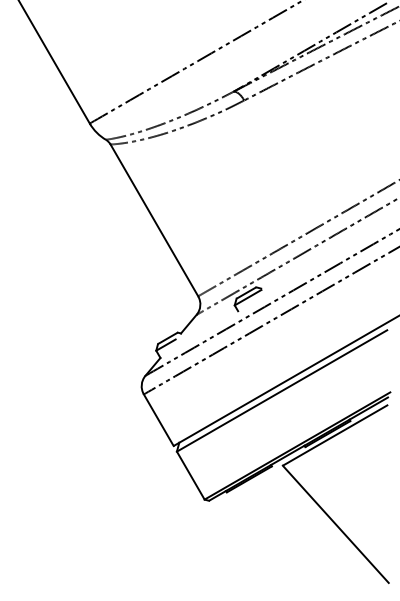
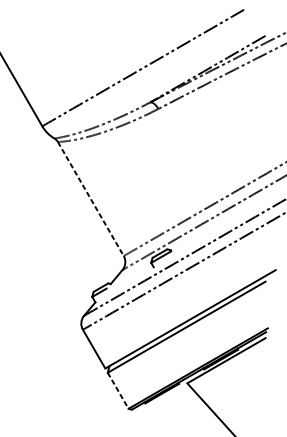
line: (154, 220) -> (90, 199), solid -> dashed
line: (190, 475) -> (117, 390), solid -> dashed

